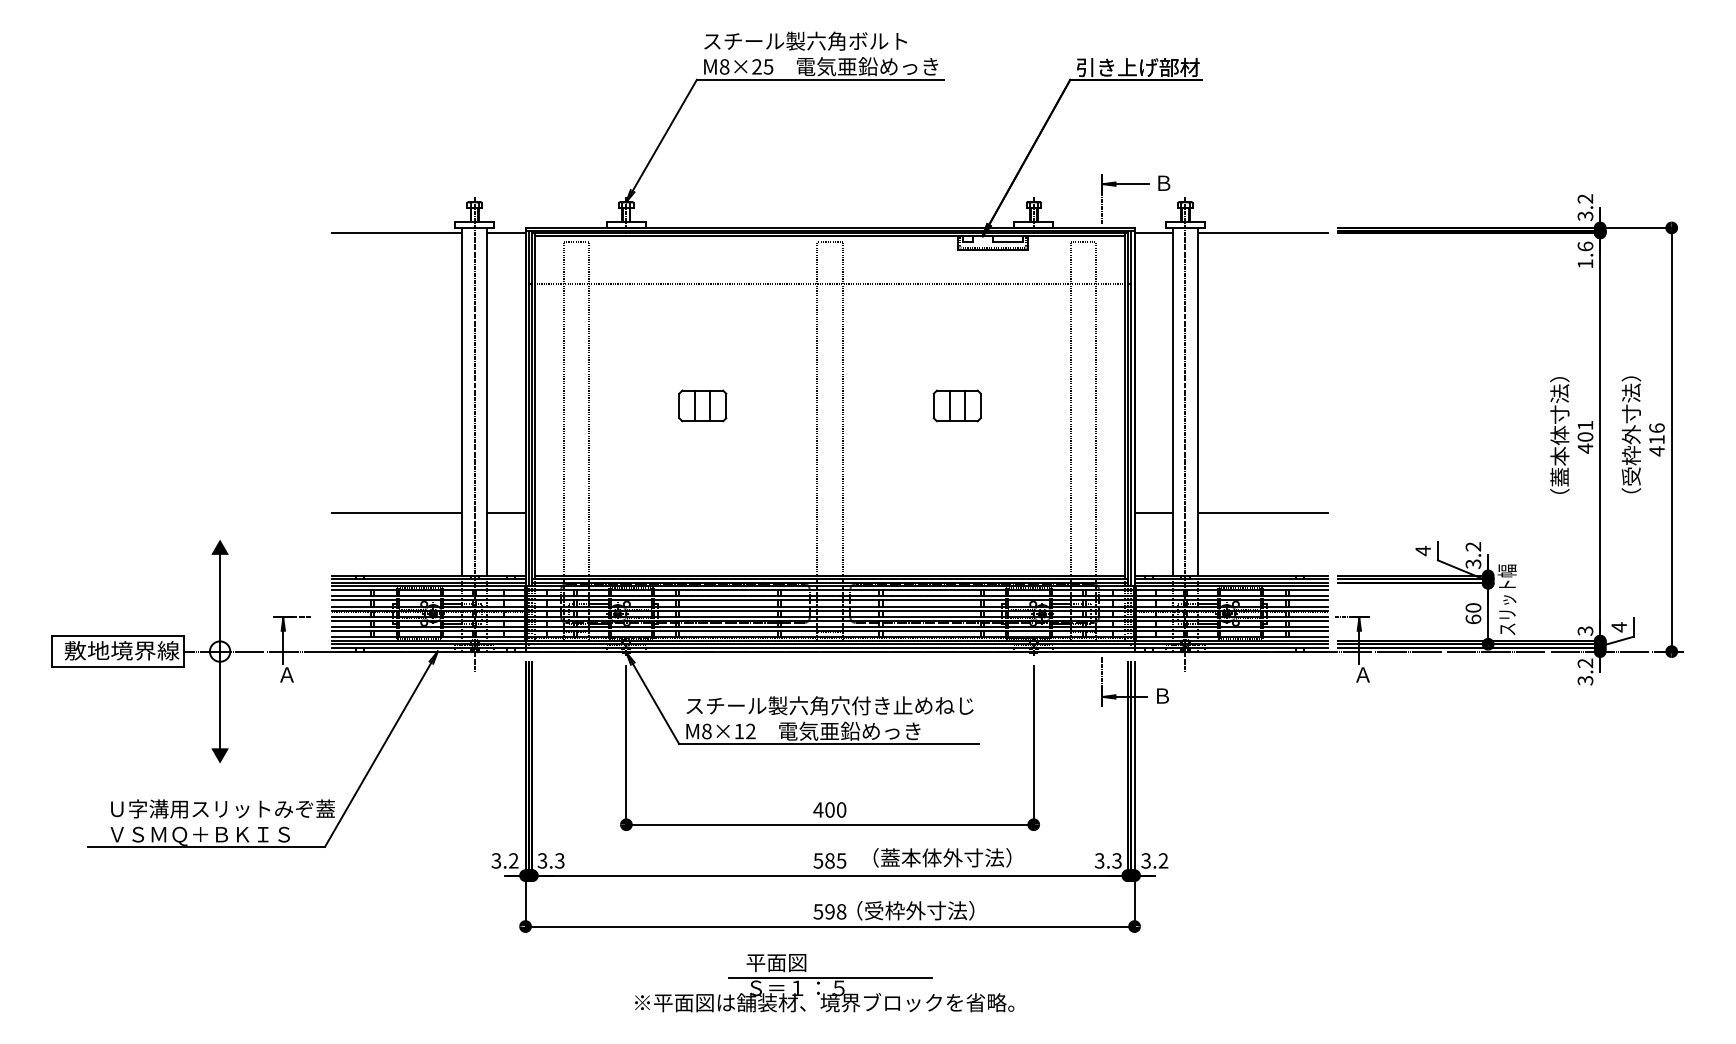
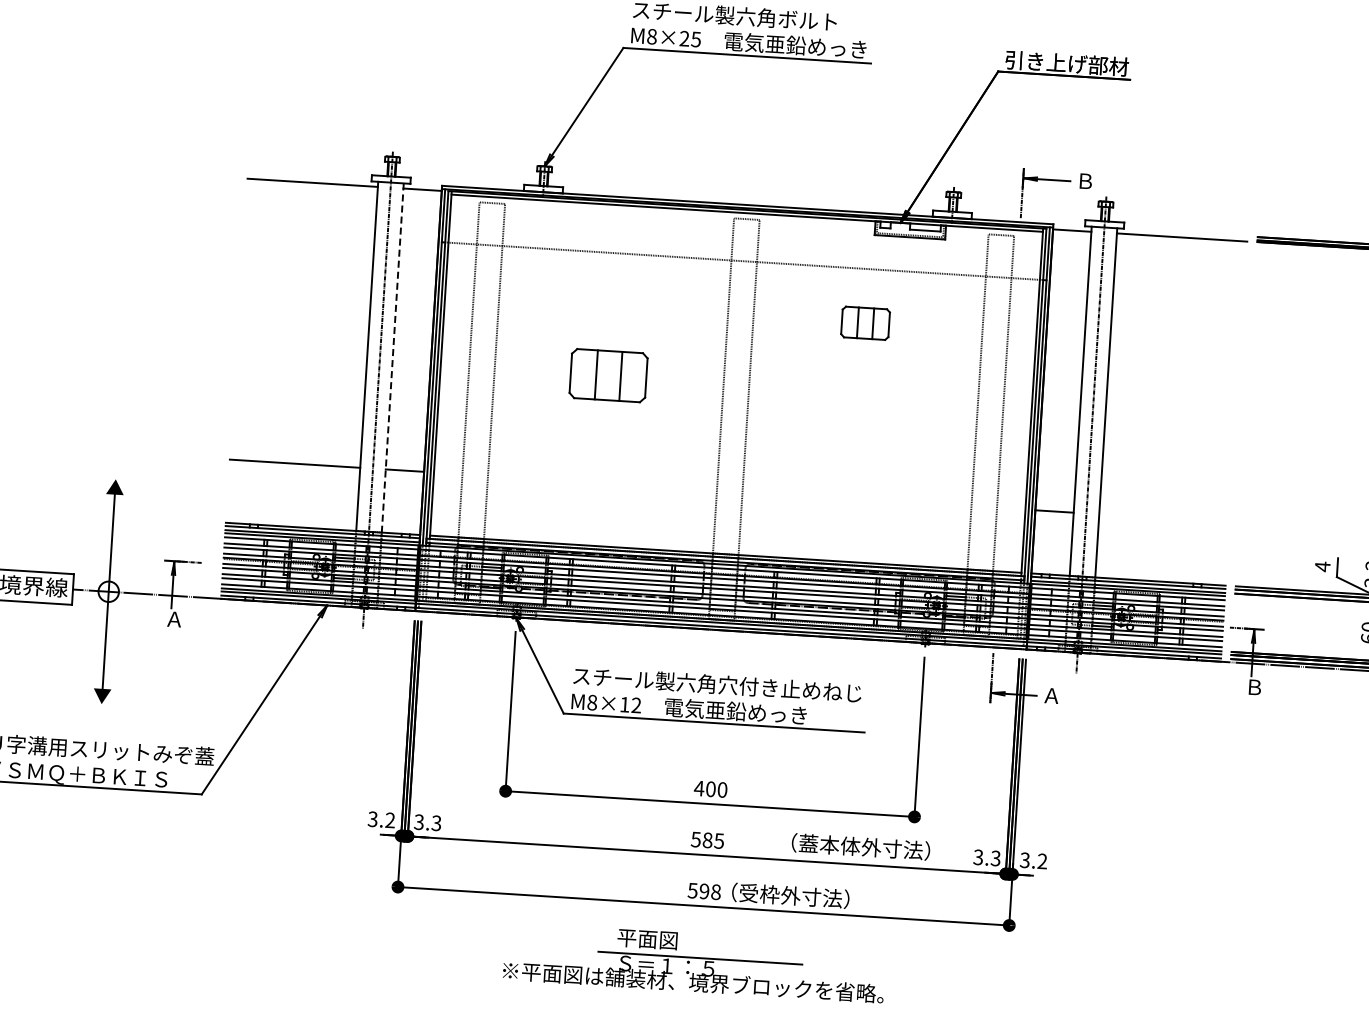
line: (487, 401) -> (392, 357), solid -> dashed
part: (702, 405) -> (608, 375), size x1.6
part: (956, 405) -> (864, 322), moved
line: (1263, 512) -> (1164, 518), removed
text: (1362, 674) -> (1253, 686), Ａ -> Ｂ
text: (1162, 695) -> (1051, 695), Ｂ -> Ａ
text: (942, 857) -> (860, 846), moved

